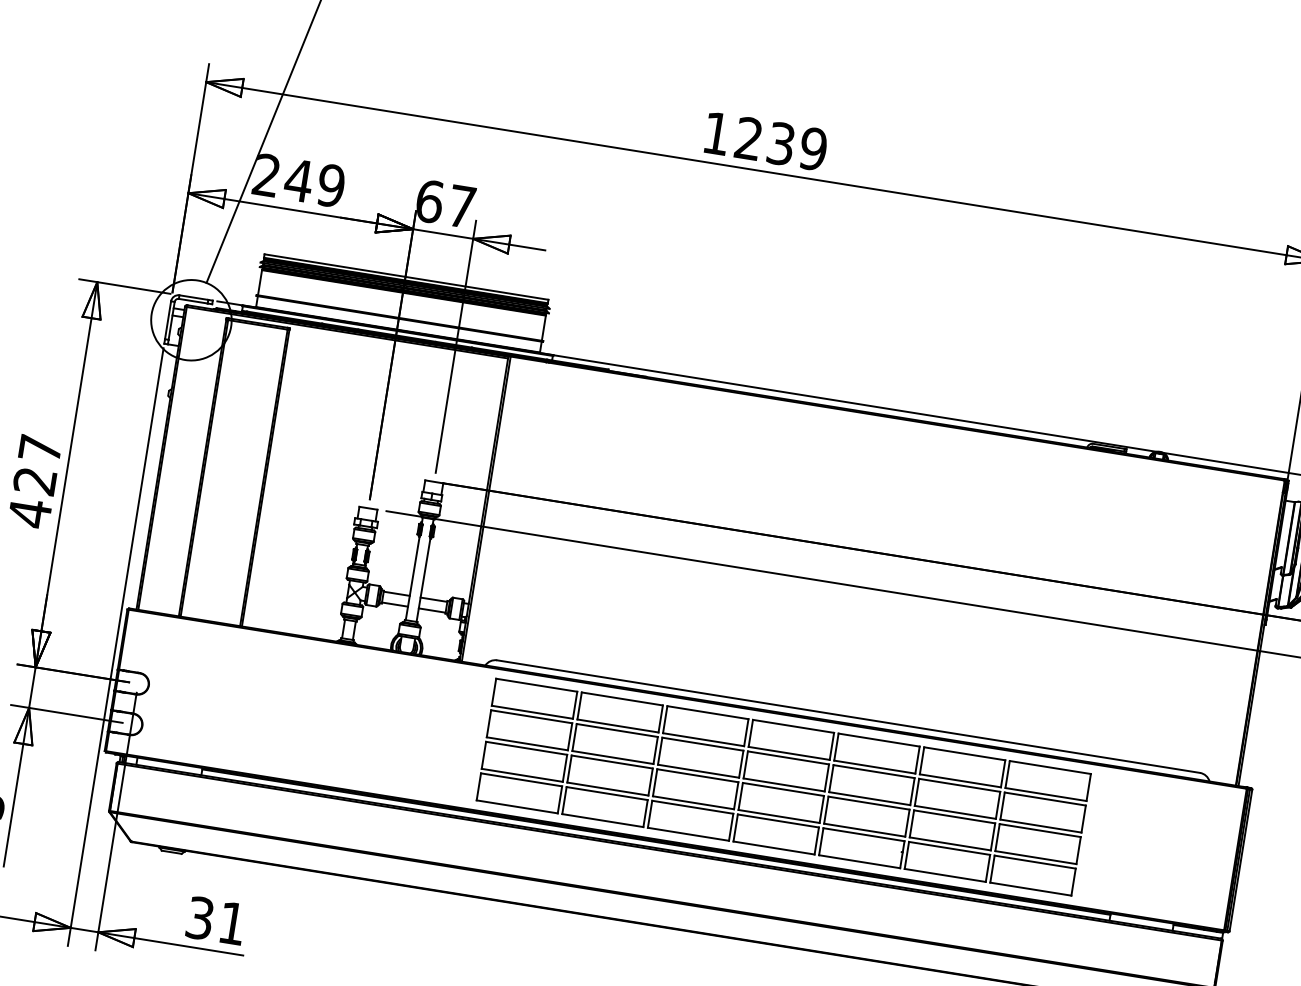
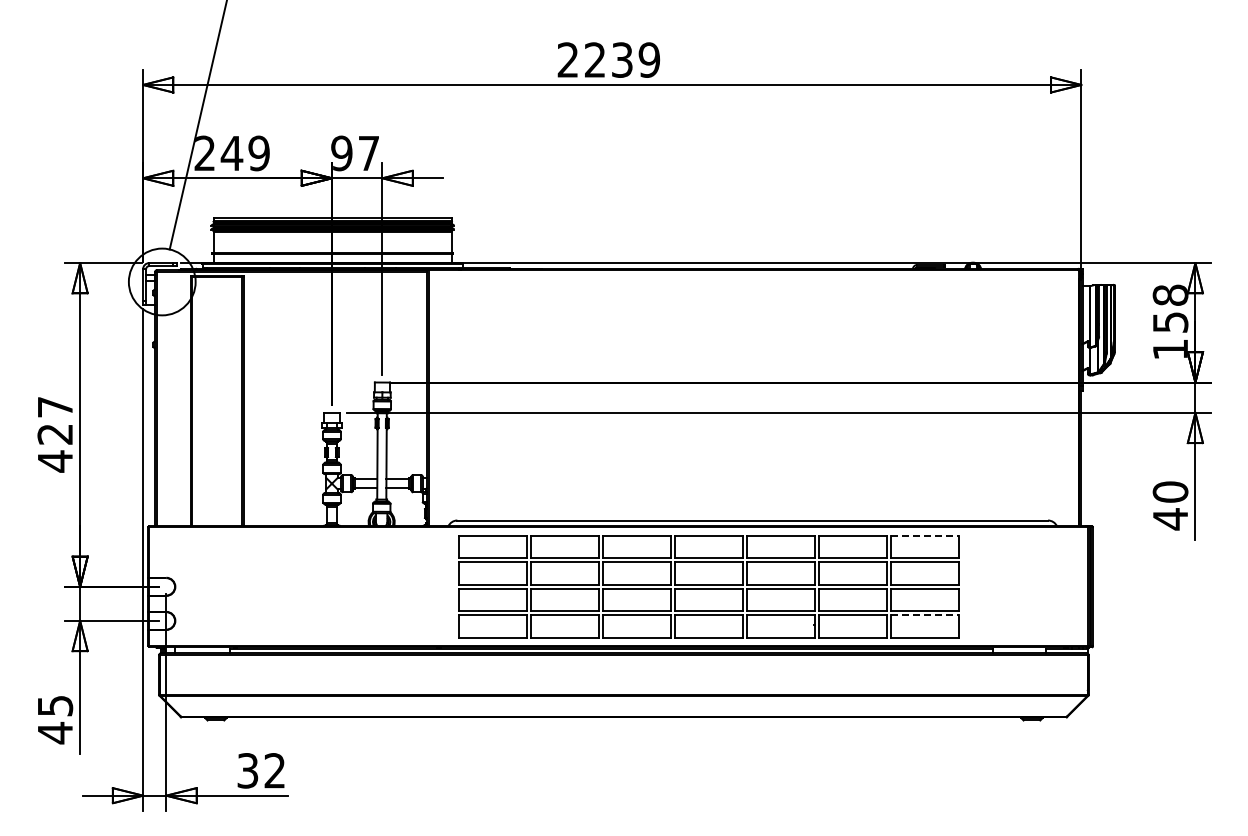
text: (716, 132) -> (567, 59), 1239 -> 2239
text: (429, 201) -> (341, 153), 67 -> 97
line: (1051, 767) -> (925, 535), solid -> dashed
line: (1036, 862) -> (925, 615), solid -> dashed
text: (231, 922) -> (274, 770), 31 -> 32

